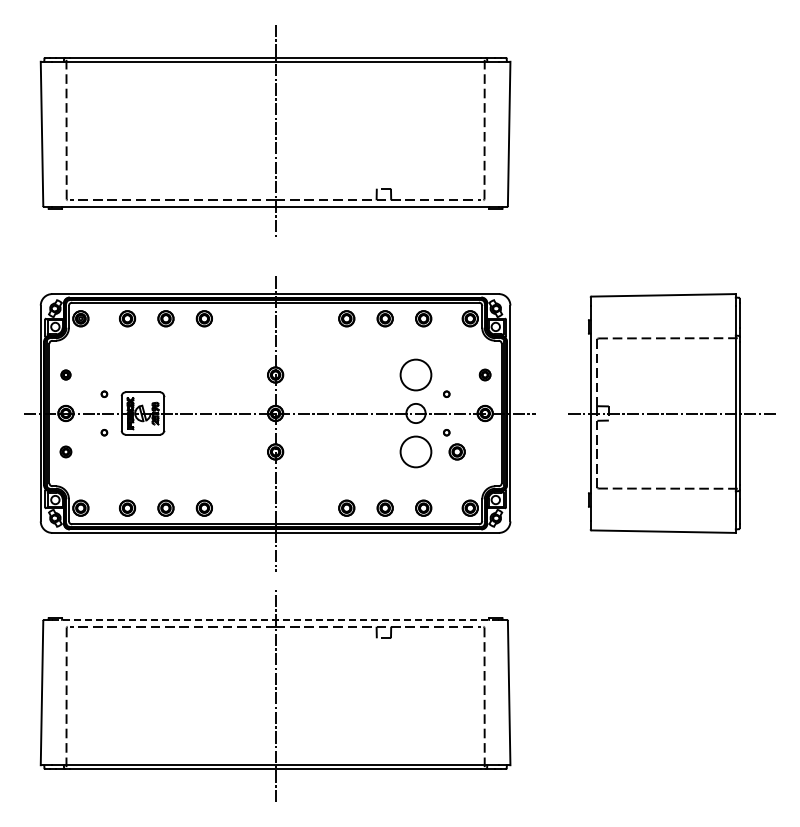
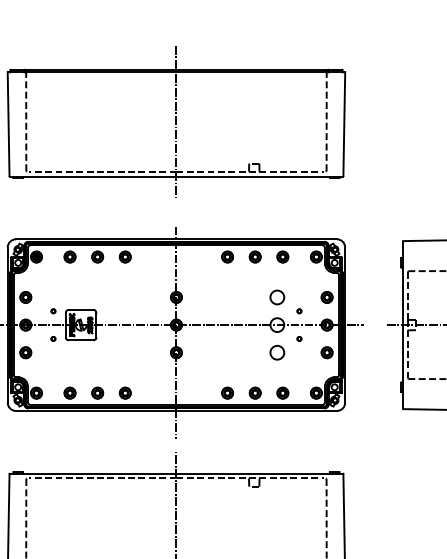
part: (65, 374) -> (25, 297), size x1.67
circle: (415, 374) -> (276, 297), size x0.62
part: (484, 374) -> (326, 297), size x1.43
part: (65, 451) -> (25, 352), size x1.43
circle: (415, 451) -> (276, 352), size x0.62
part: (456, 451) -> (326, 352), moved
line: (275, 620) -> (176, 473), dashed -> solid

